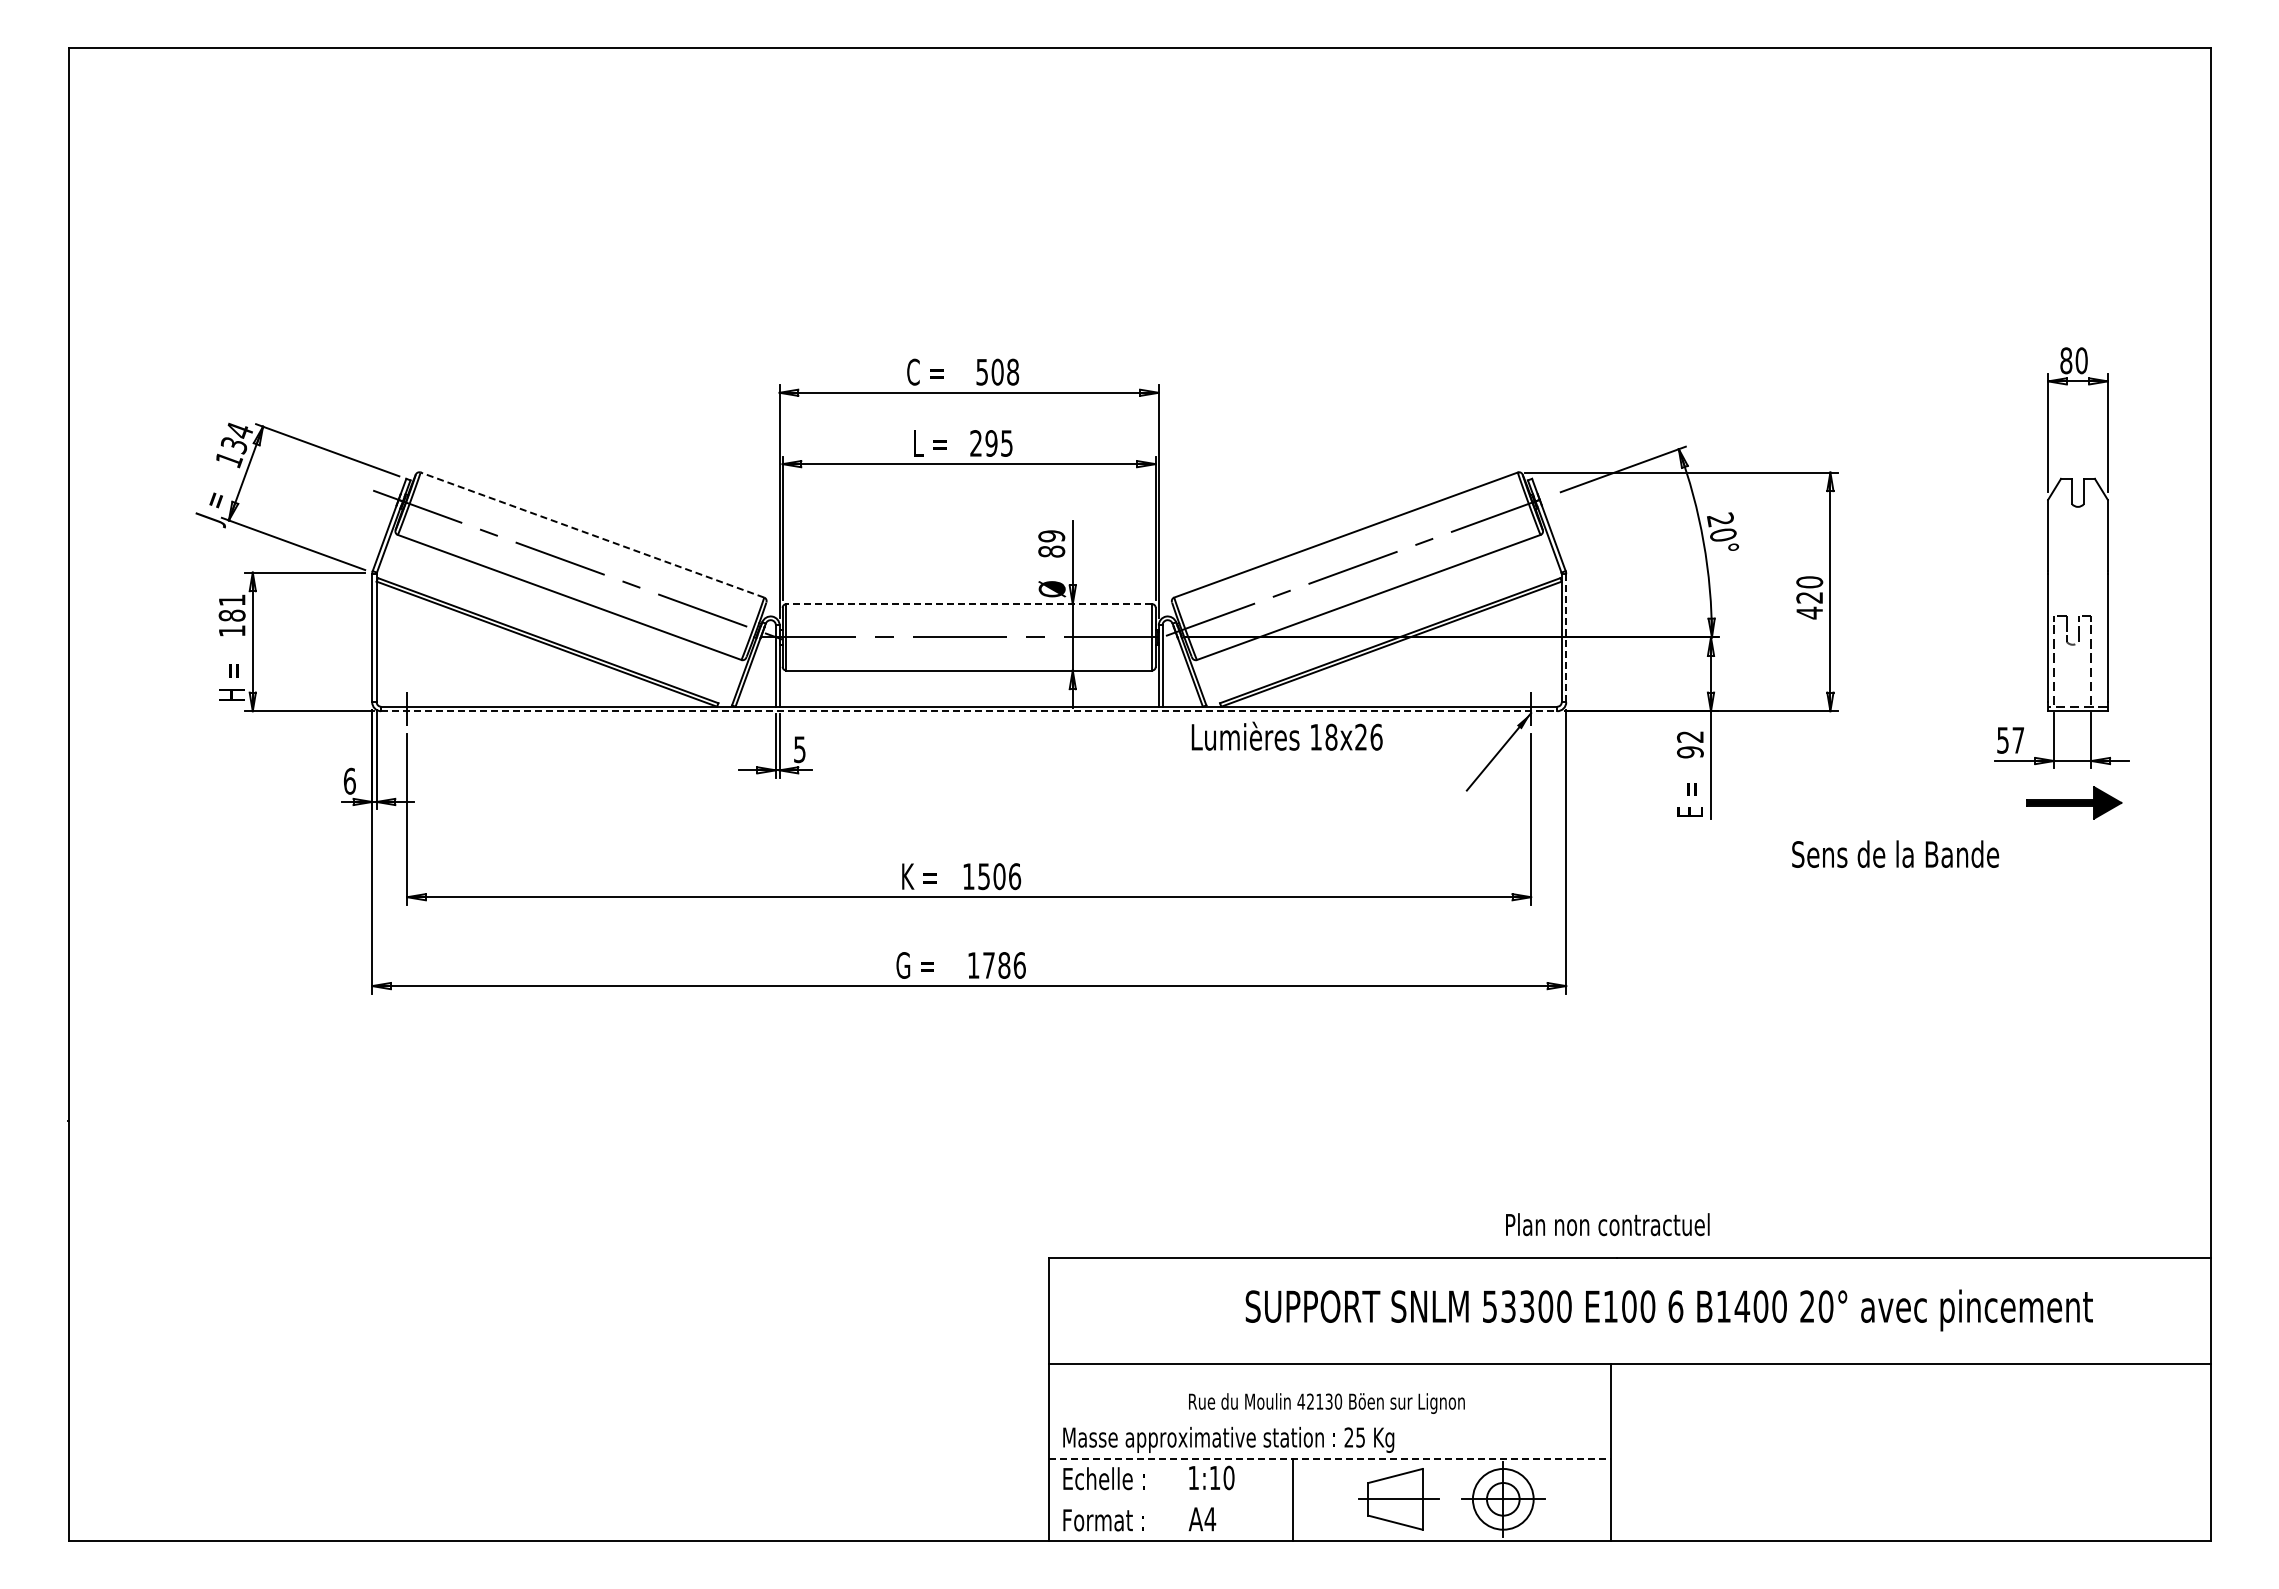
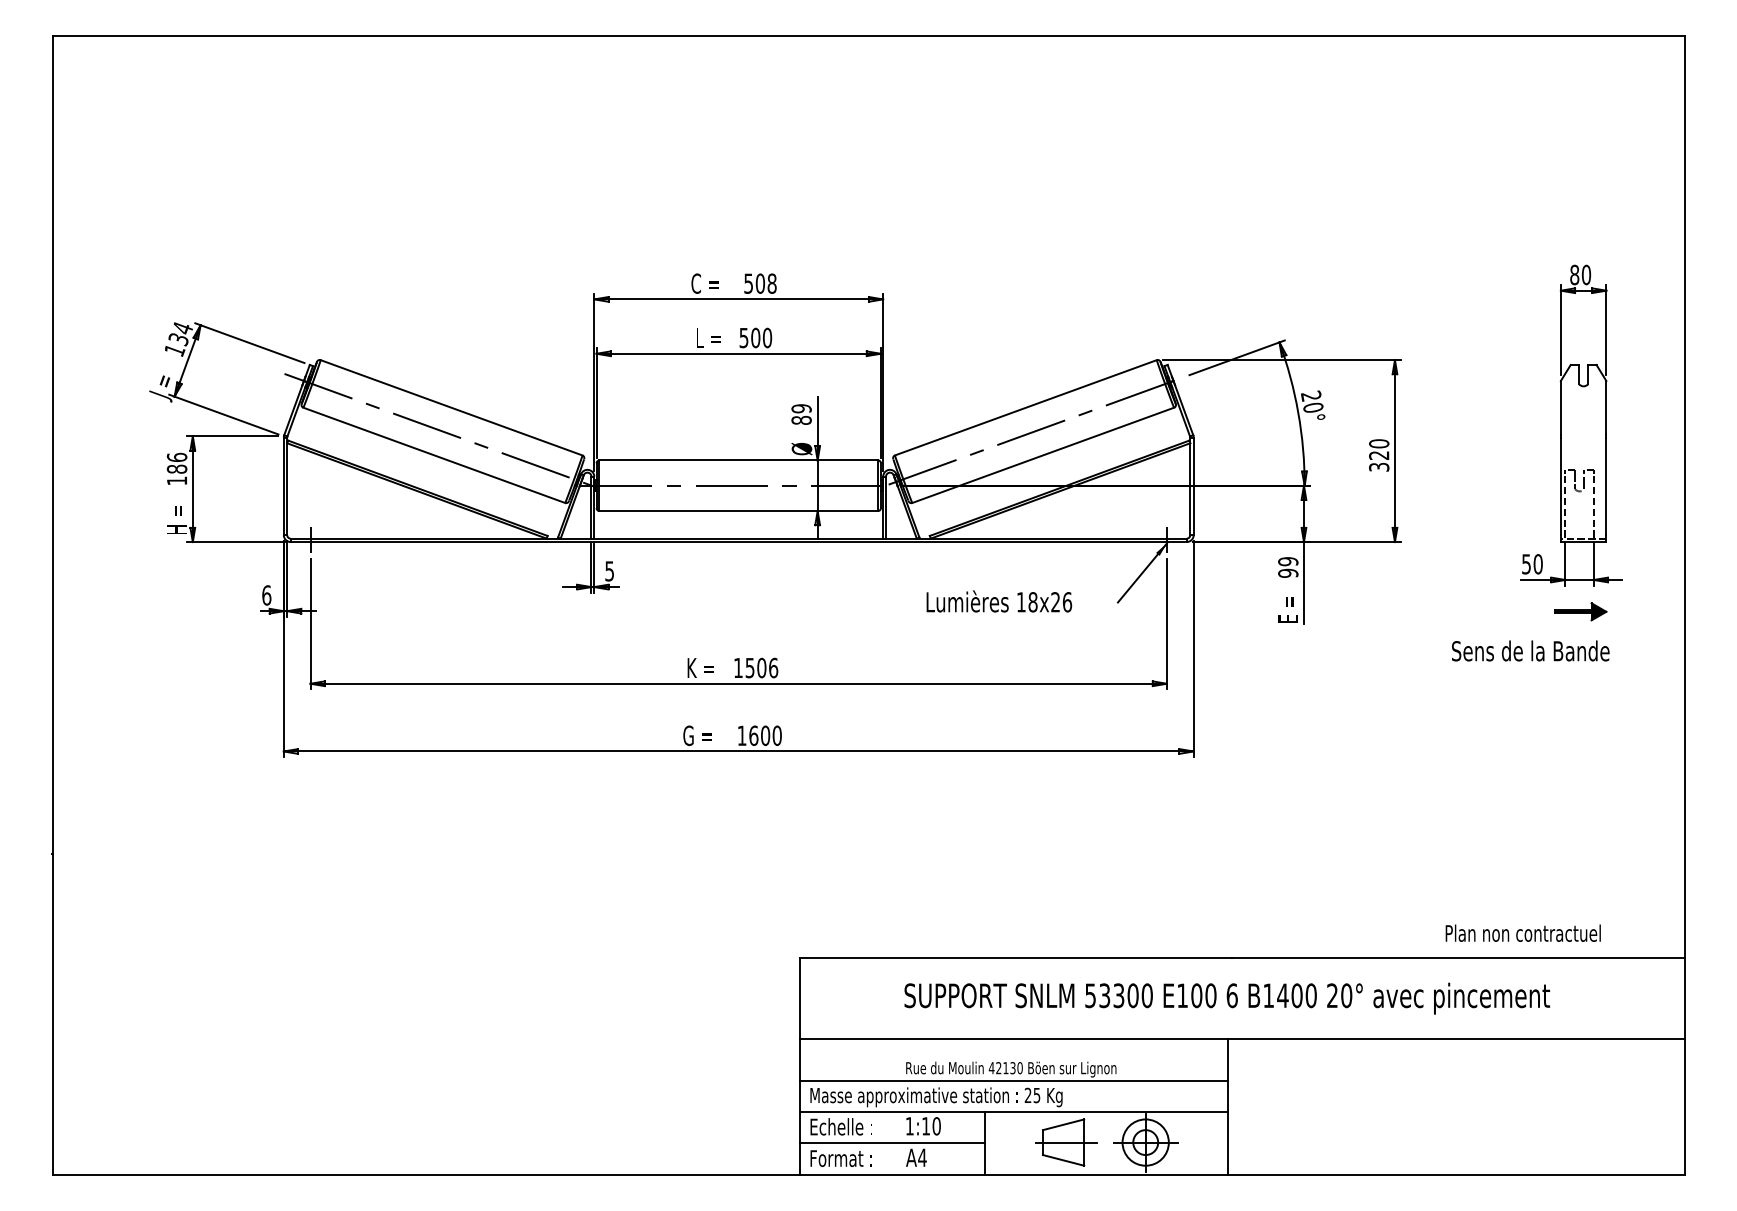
text: (991, 443) -> (755, 338), 295 -> 500
line: (592, 535) -> (451, 408), dashed -> solid
text: (231, 600) -> (176, 457), 181 -> 186
line: (969, 604) -> (738, 460), dashed -> solid
text: (1809, 612) -> (1379, 466), 420 -> 320
line: (1566, 637) -> (1193, 485), dashed -> solid
line: (969, 711) -> (738, 542), dashed -> solid
text: (1286, 735) -> (998, 600), moved
text: (1690, 737) -> (1288, 562), 92 -> 99
text: (2018, 740) -> (1538, 564), 57 -> 50
part: (2073, 802) -> (1580, 611), size x0.71
text: (1895, 853) -> (1530, 650), moved
text: (1004, 965) -> (765, 735), 1786 -> 1600
text: (1607, 1224) -> (1523, 933), moved
text: (1668, 1310) -> (1226, 998), moved
line: (1330, 1418) -> (1014, 1080), added
line: (1330, 1459) -> (1014, 1112), dashed -> solid
line: (1170, 1500) -> (892, 1143), added

